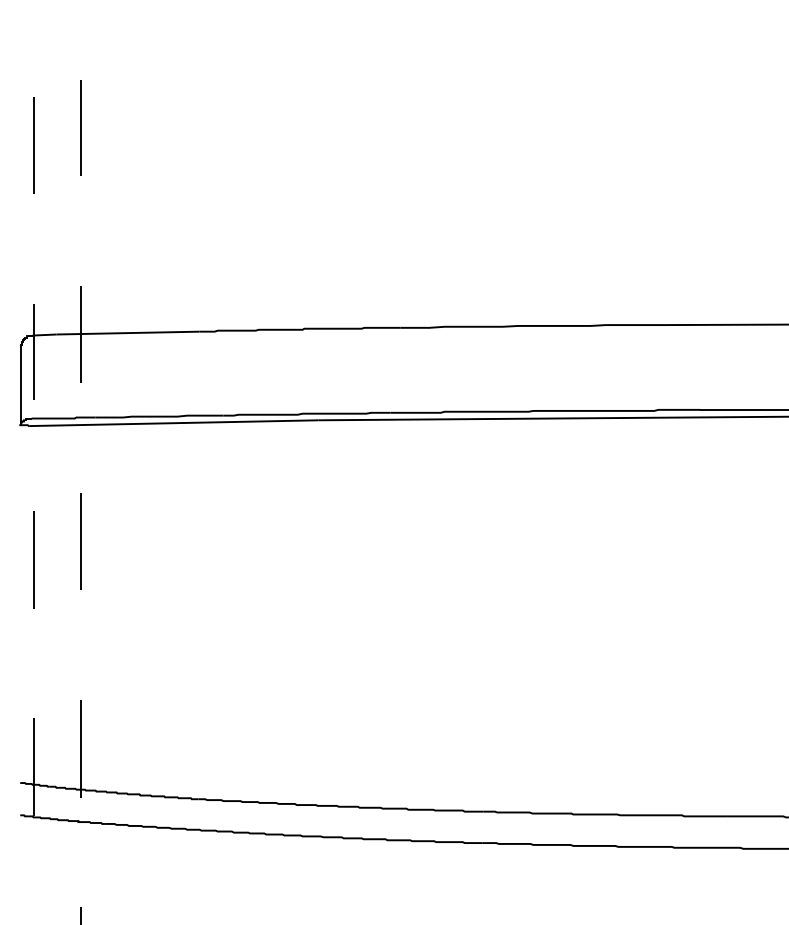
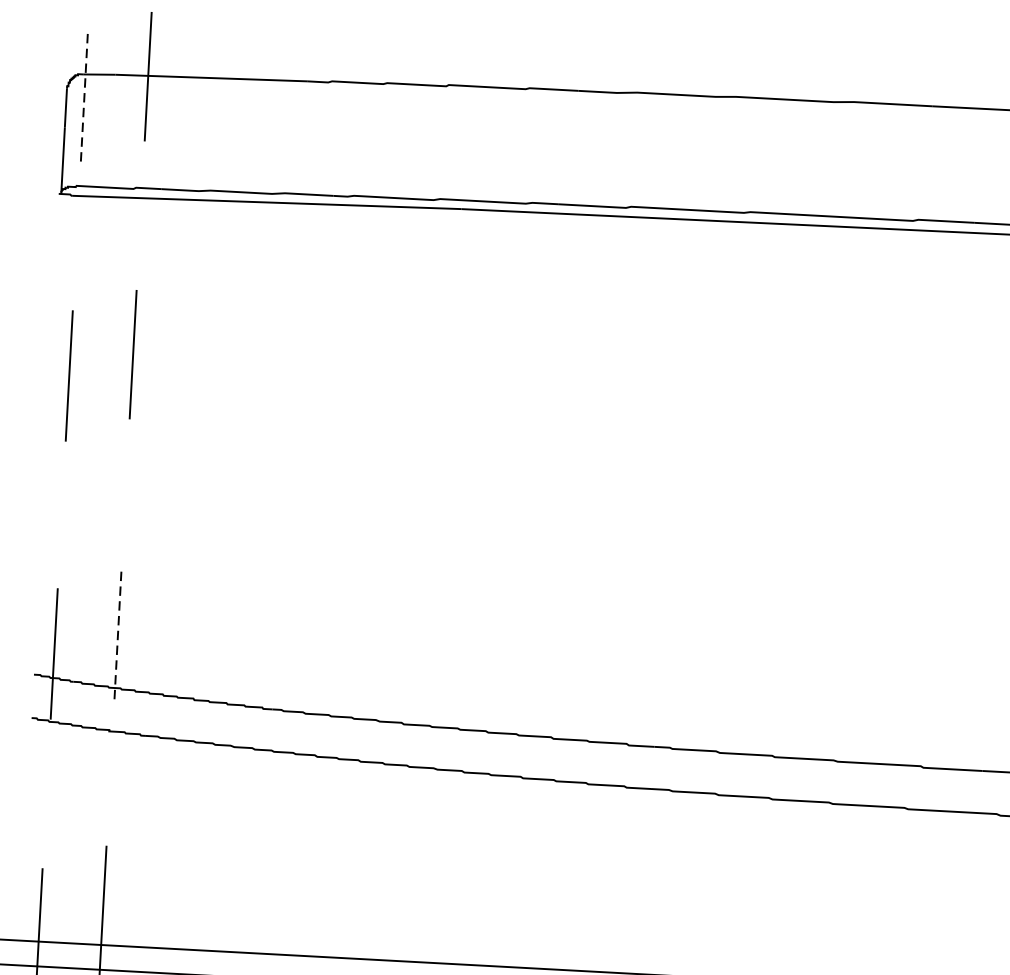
line: (34, 351) -> (84, 95), solid -> dashed
line: (80, 749) -> (117, 634), solid -> dashed

